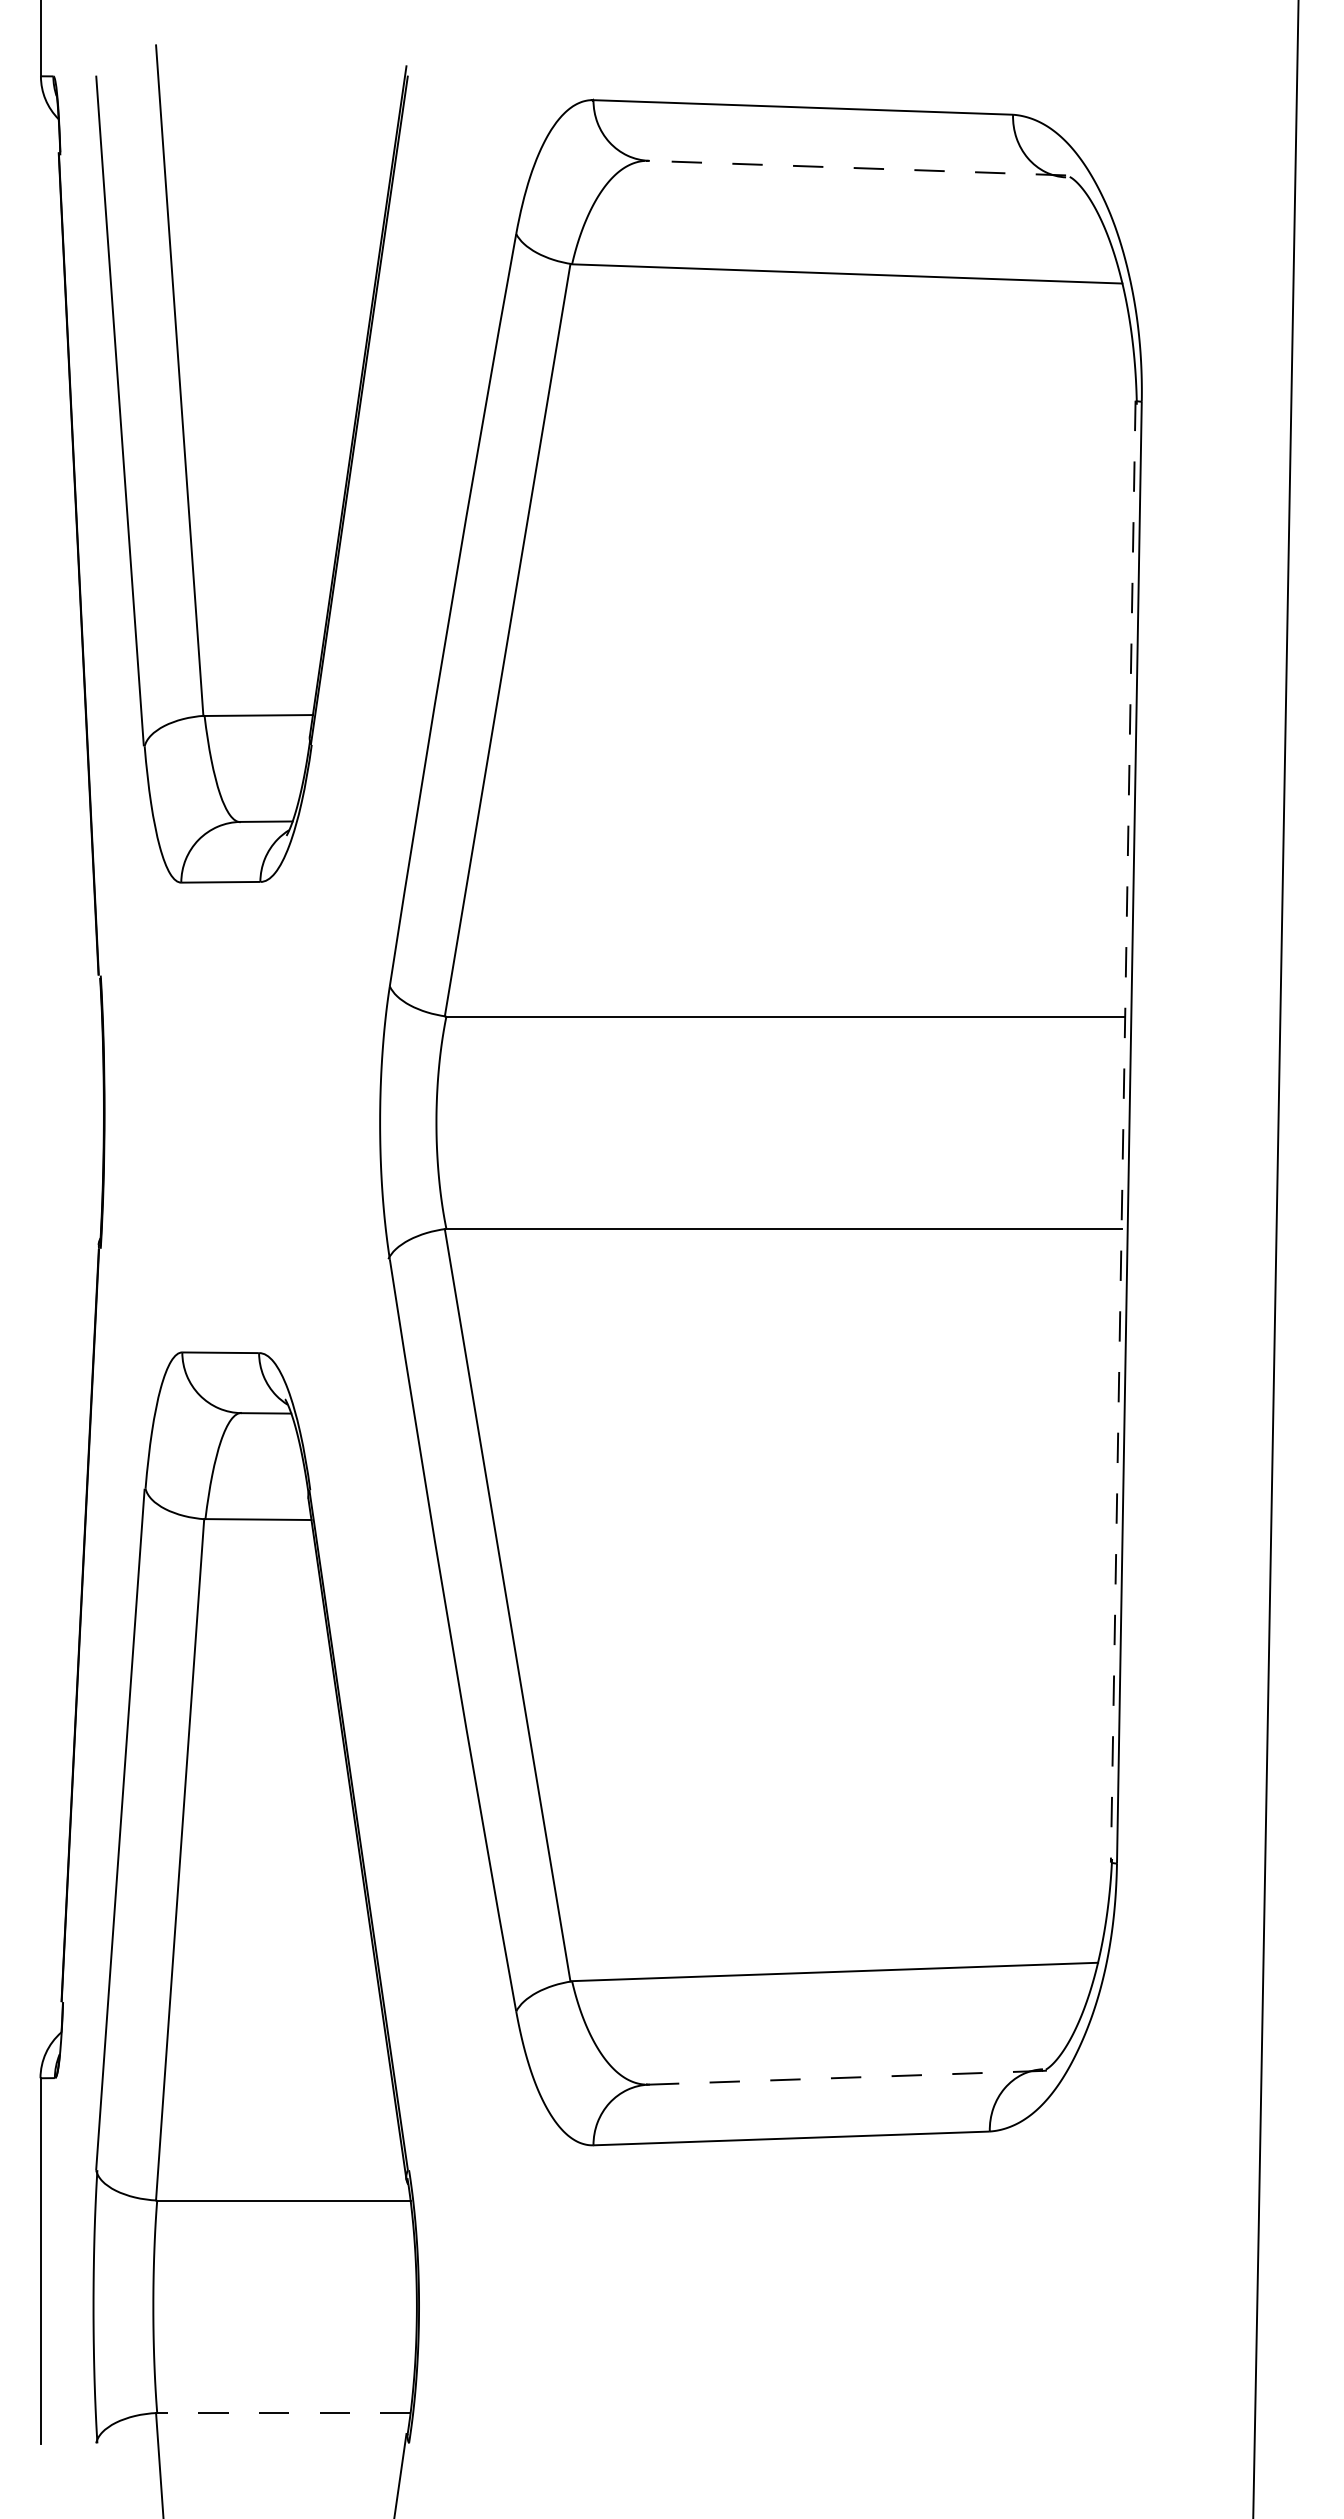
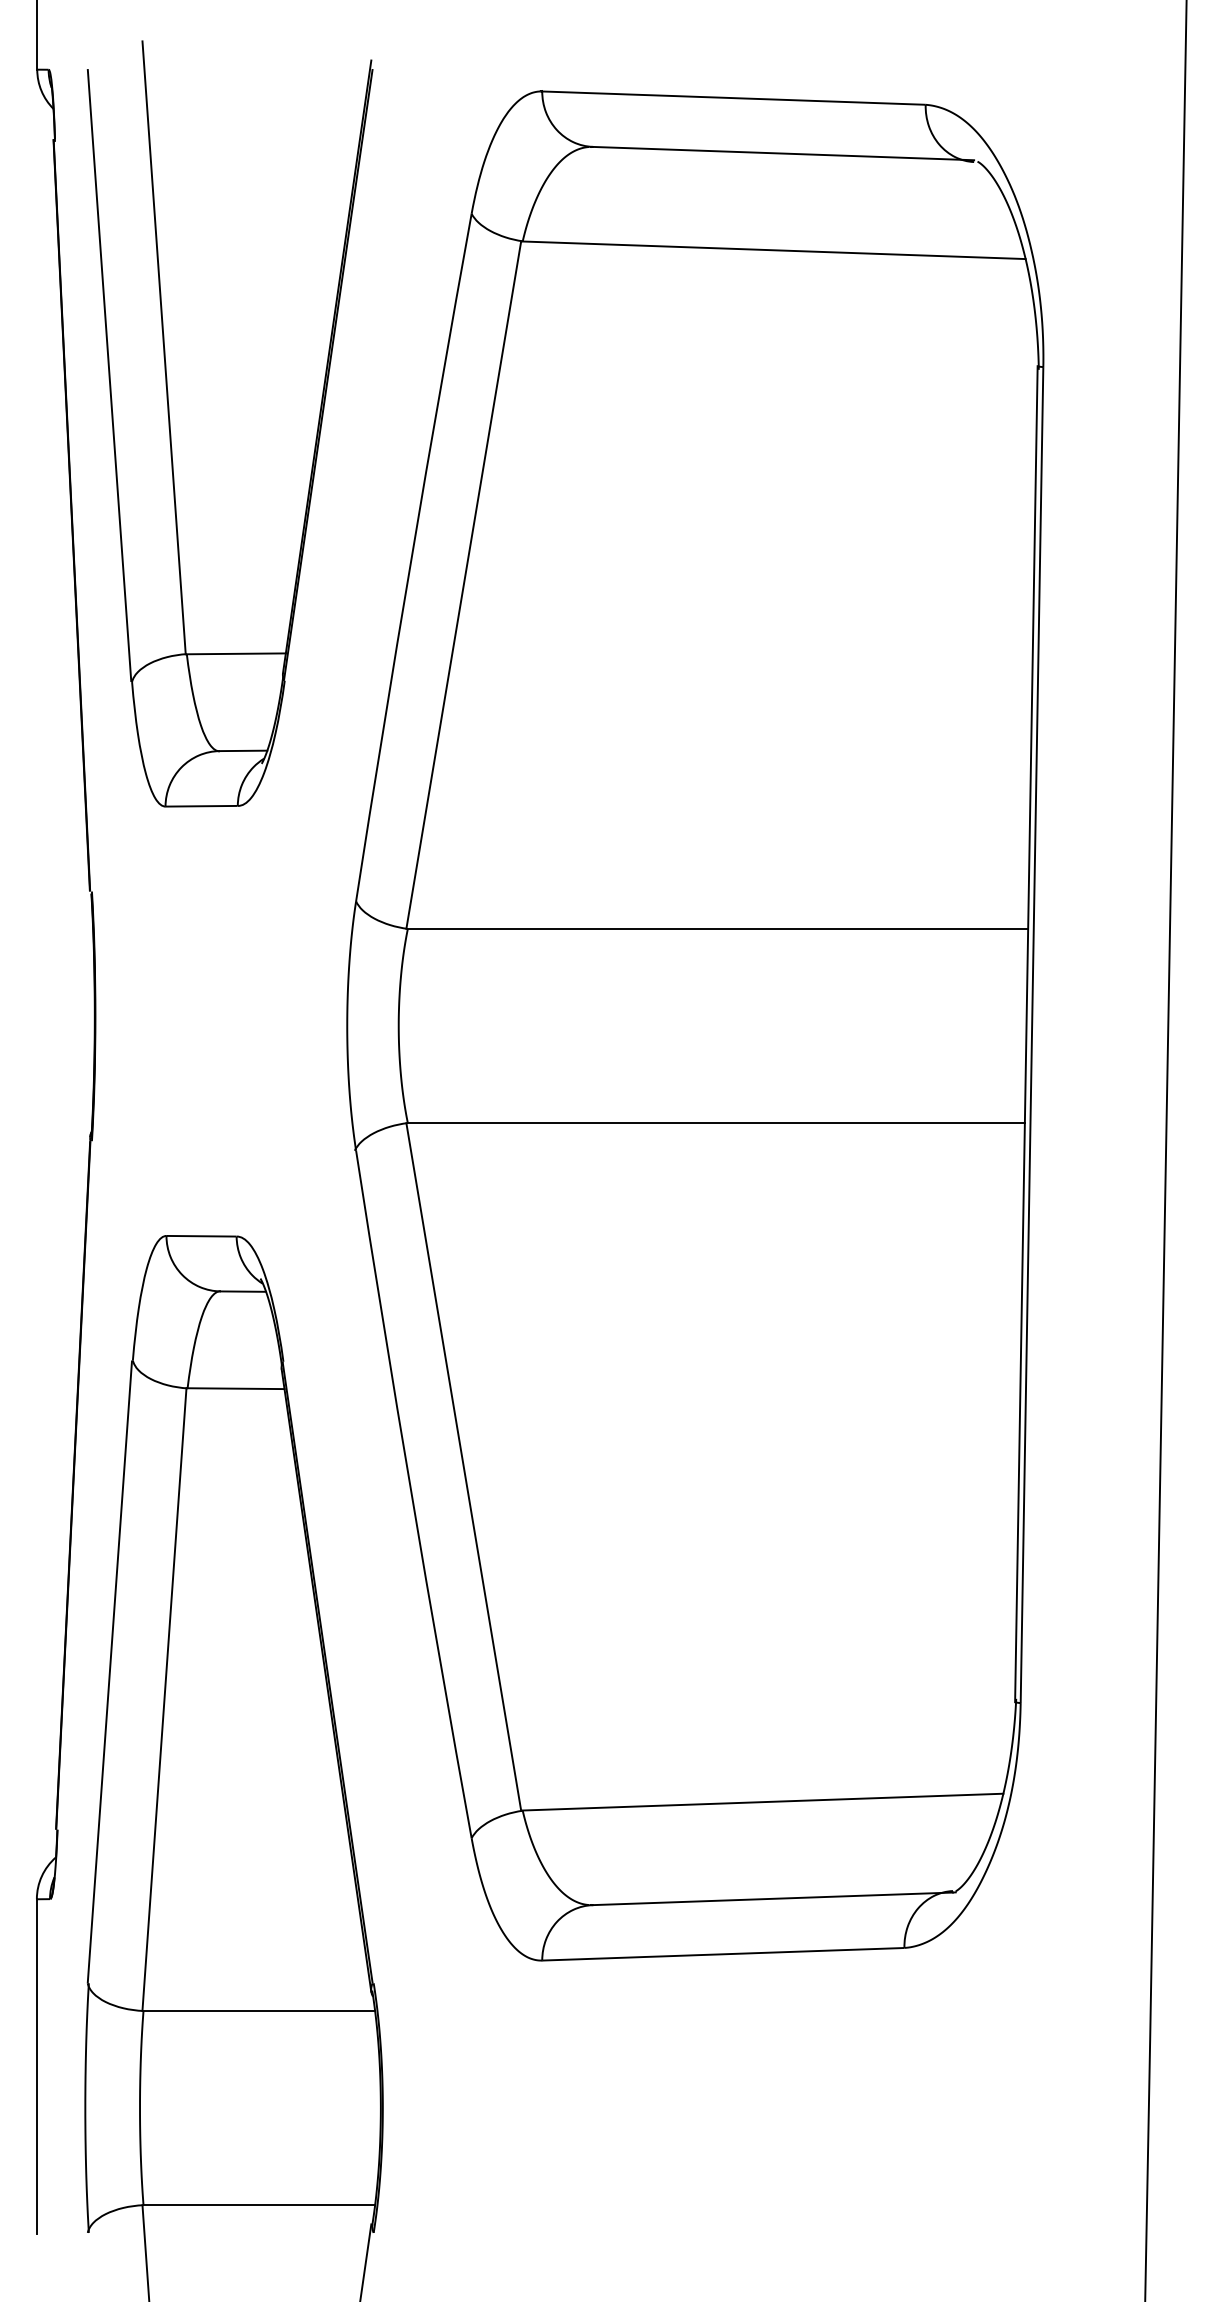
line: (857, 168) -> (783, 153), dashed -> solid
line: (1123, 1132) -> (1026, 1034), dashed -> solid
line: (846, 2077) -> (773, 1898), dashed -> solid
line: (284, 2413) -> (259, 2205), dashed -> solid

